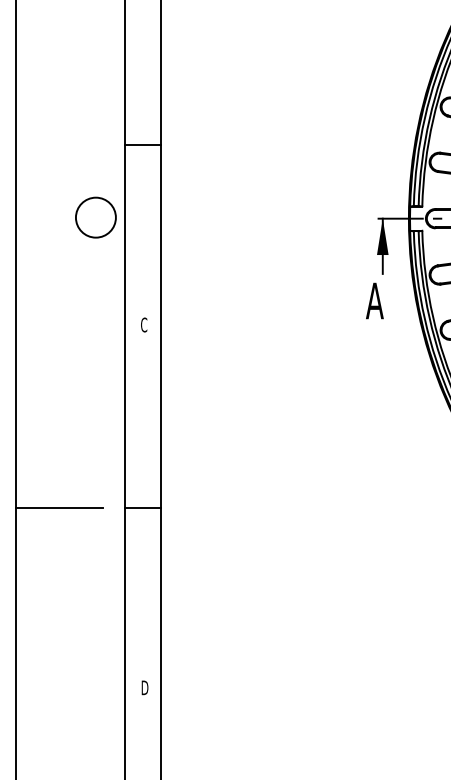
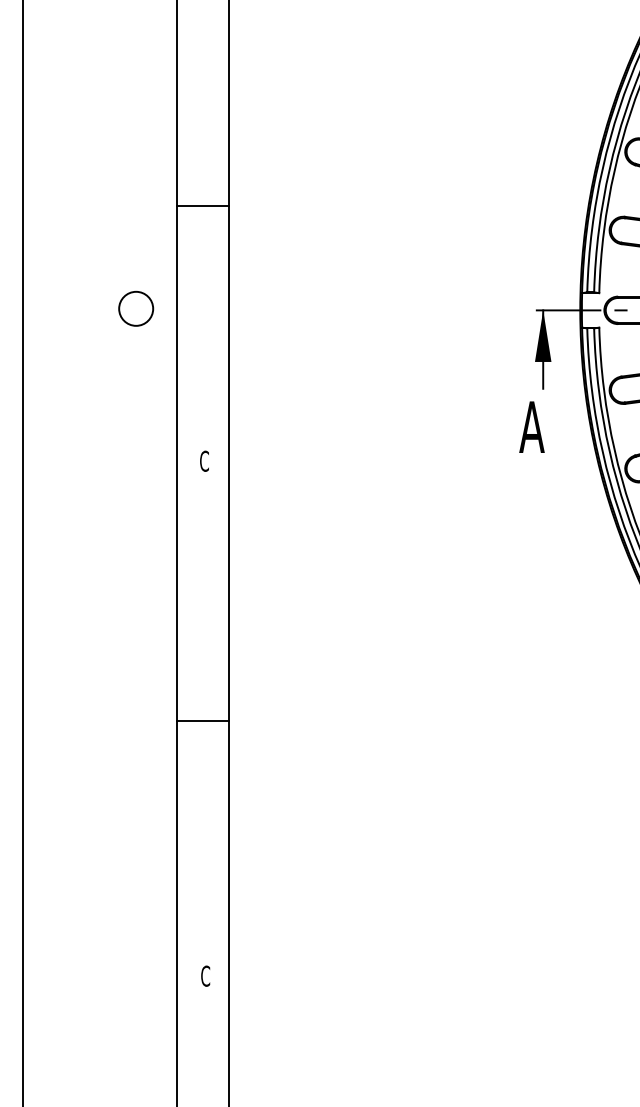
circle: (95, 217) -> (135, 308), size x0.6
line: (59, 508) -> (84, 721), removed
text: (144, 687) -> (205, 975), D -> C

